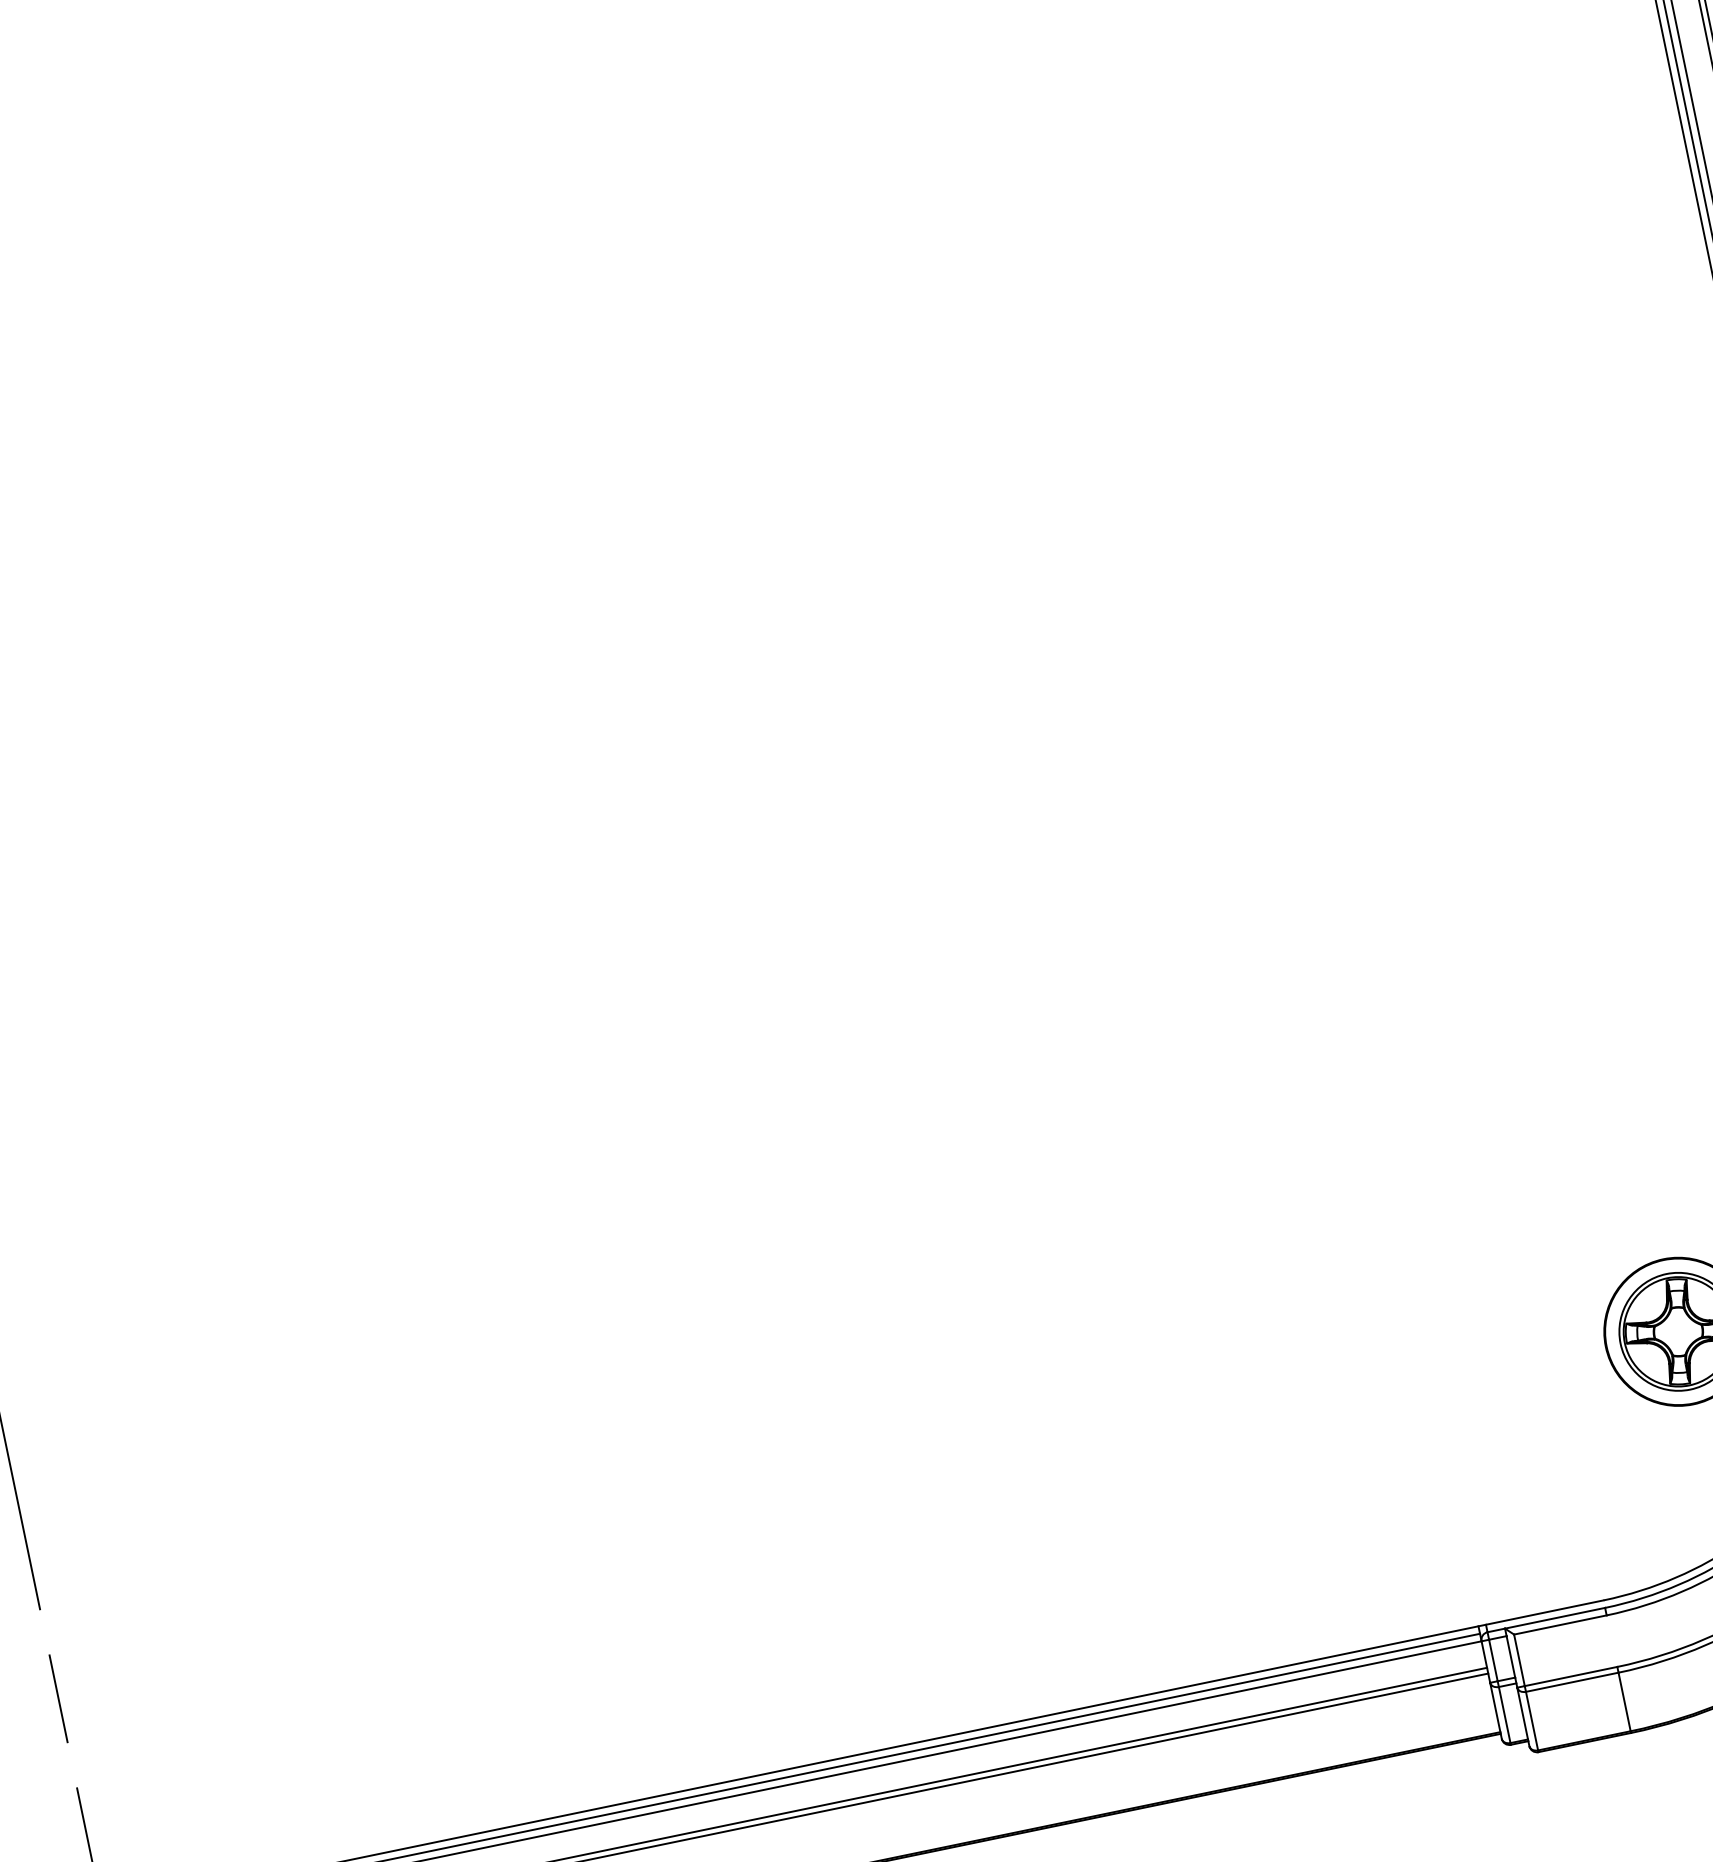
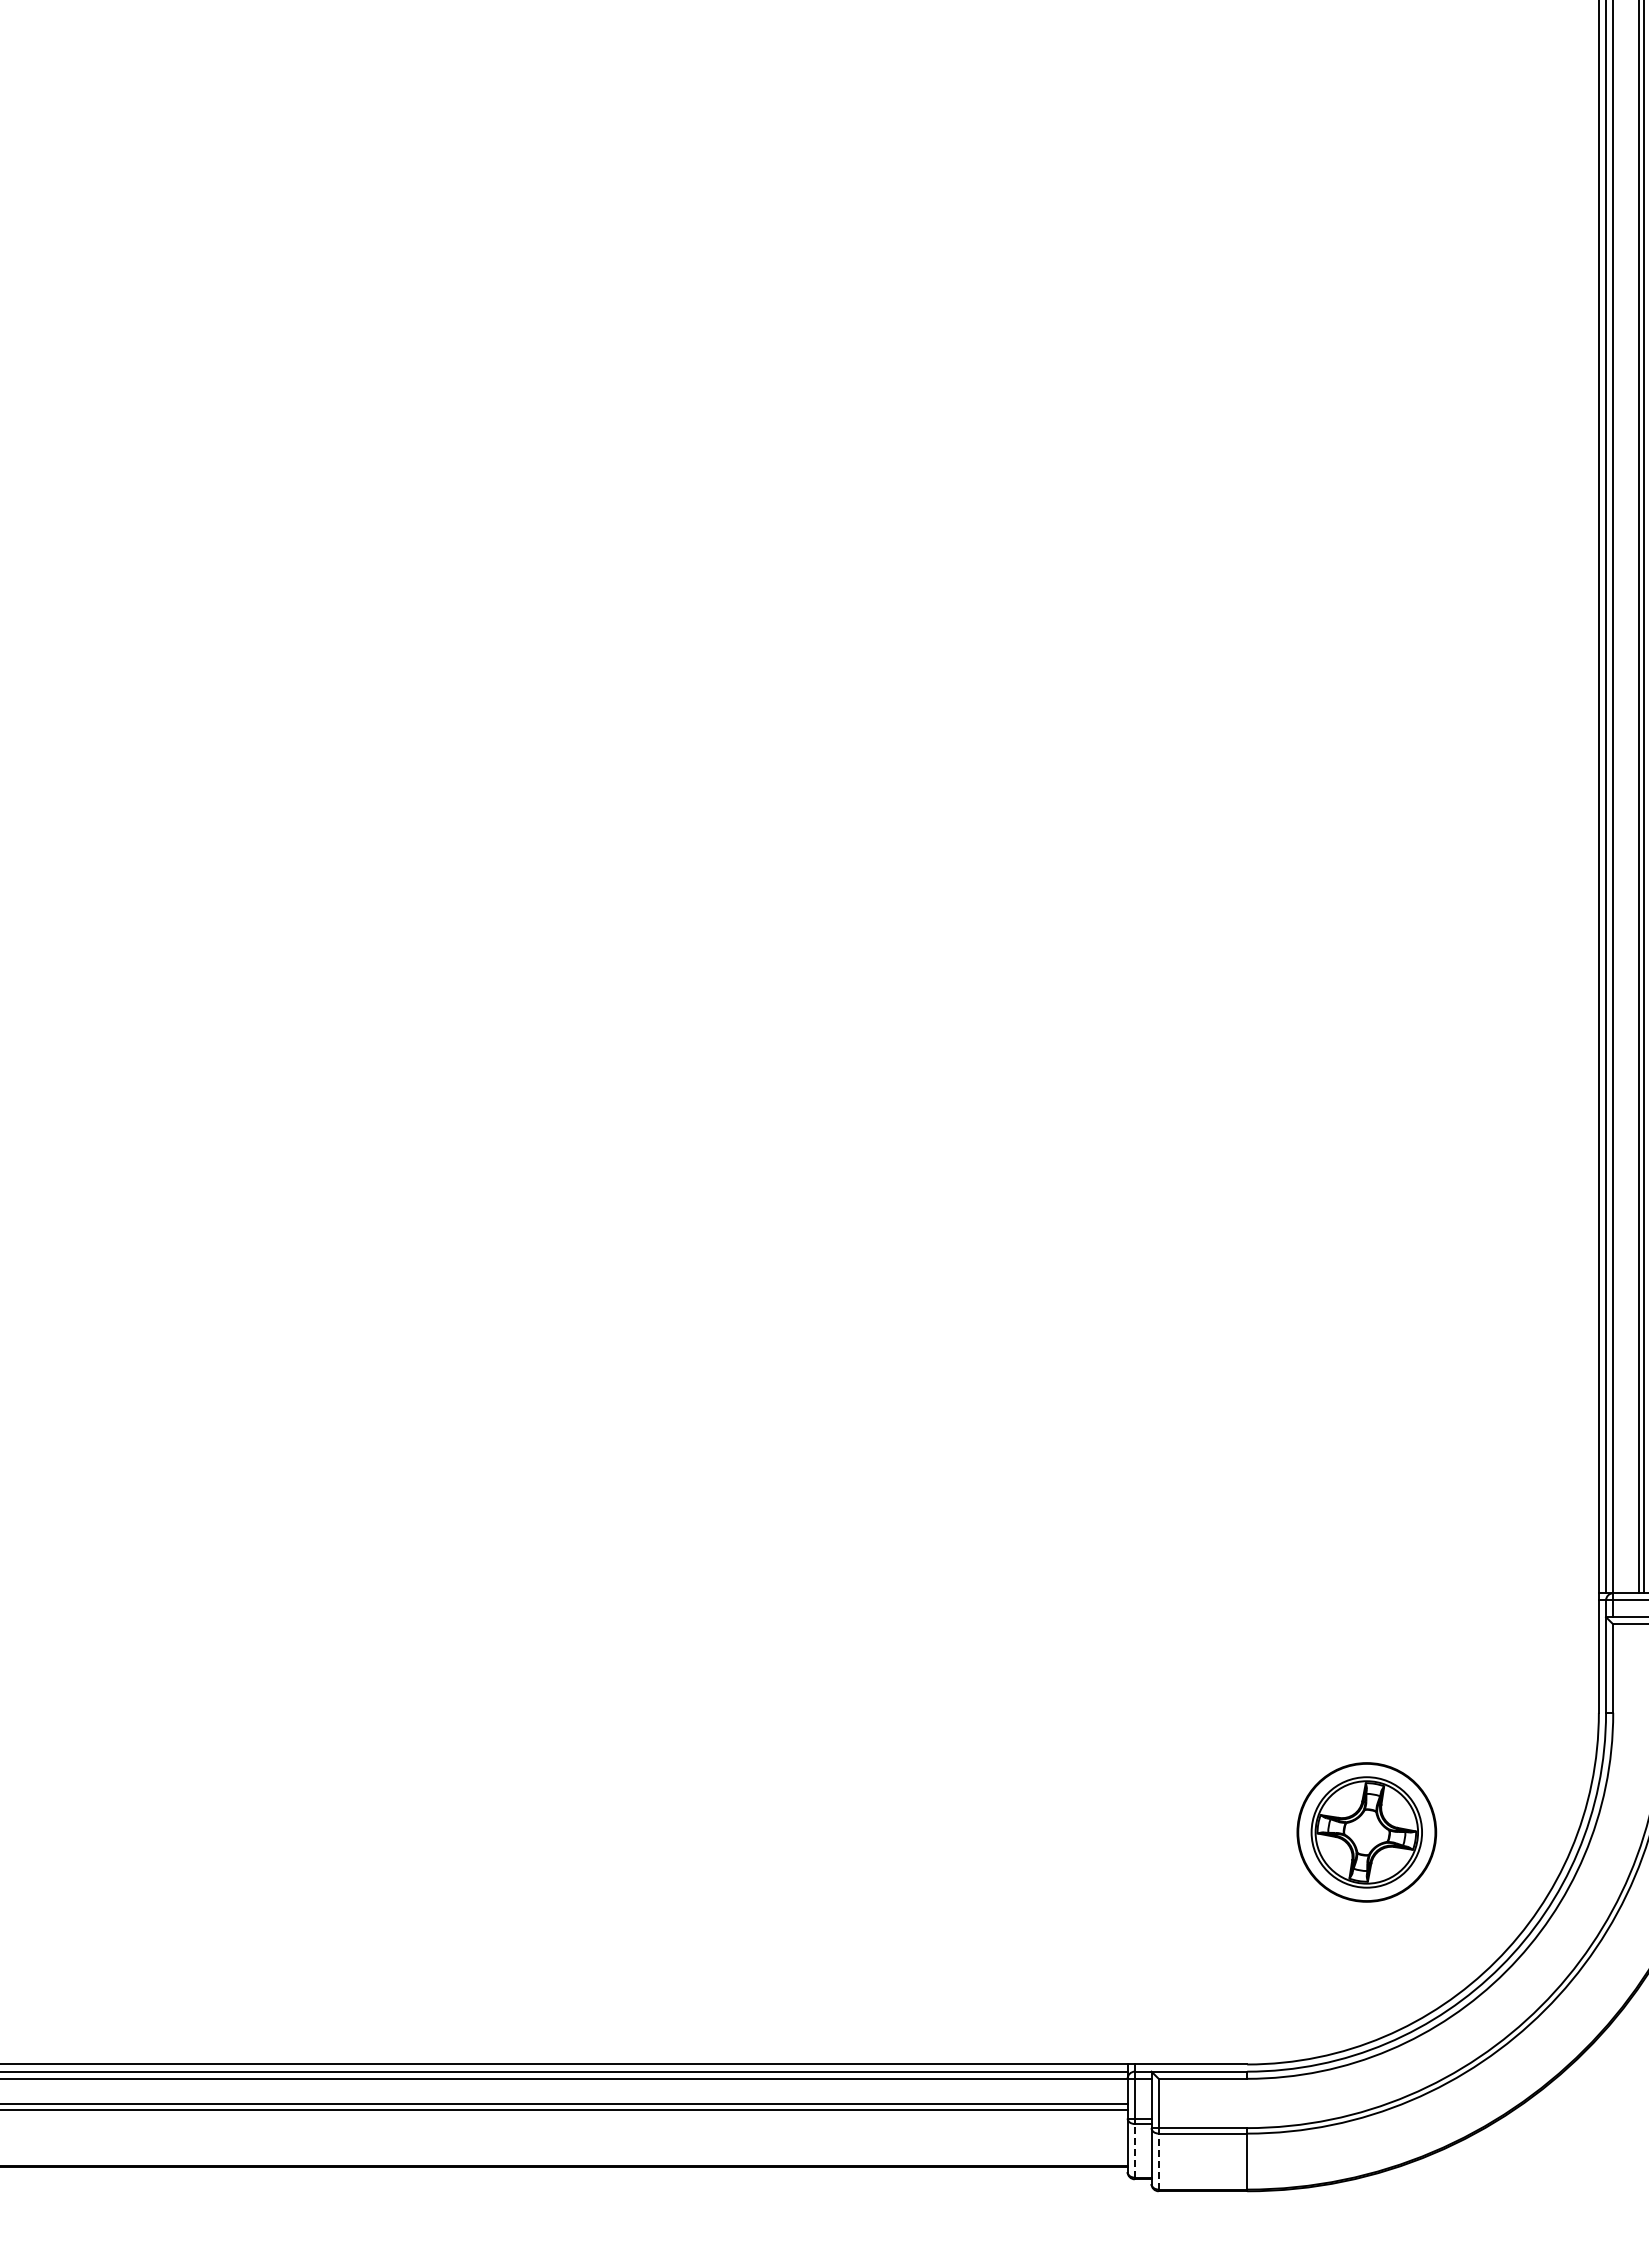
line: (1504, 1714) -> (1134, 2150), solid -> dashed
line: (1531, 1721) -> (1158, 2161), solid -> dashed

